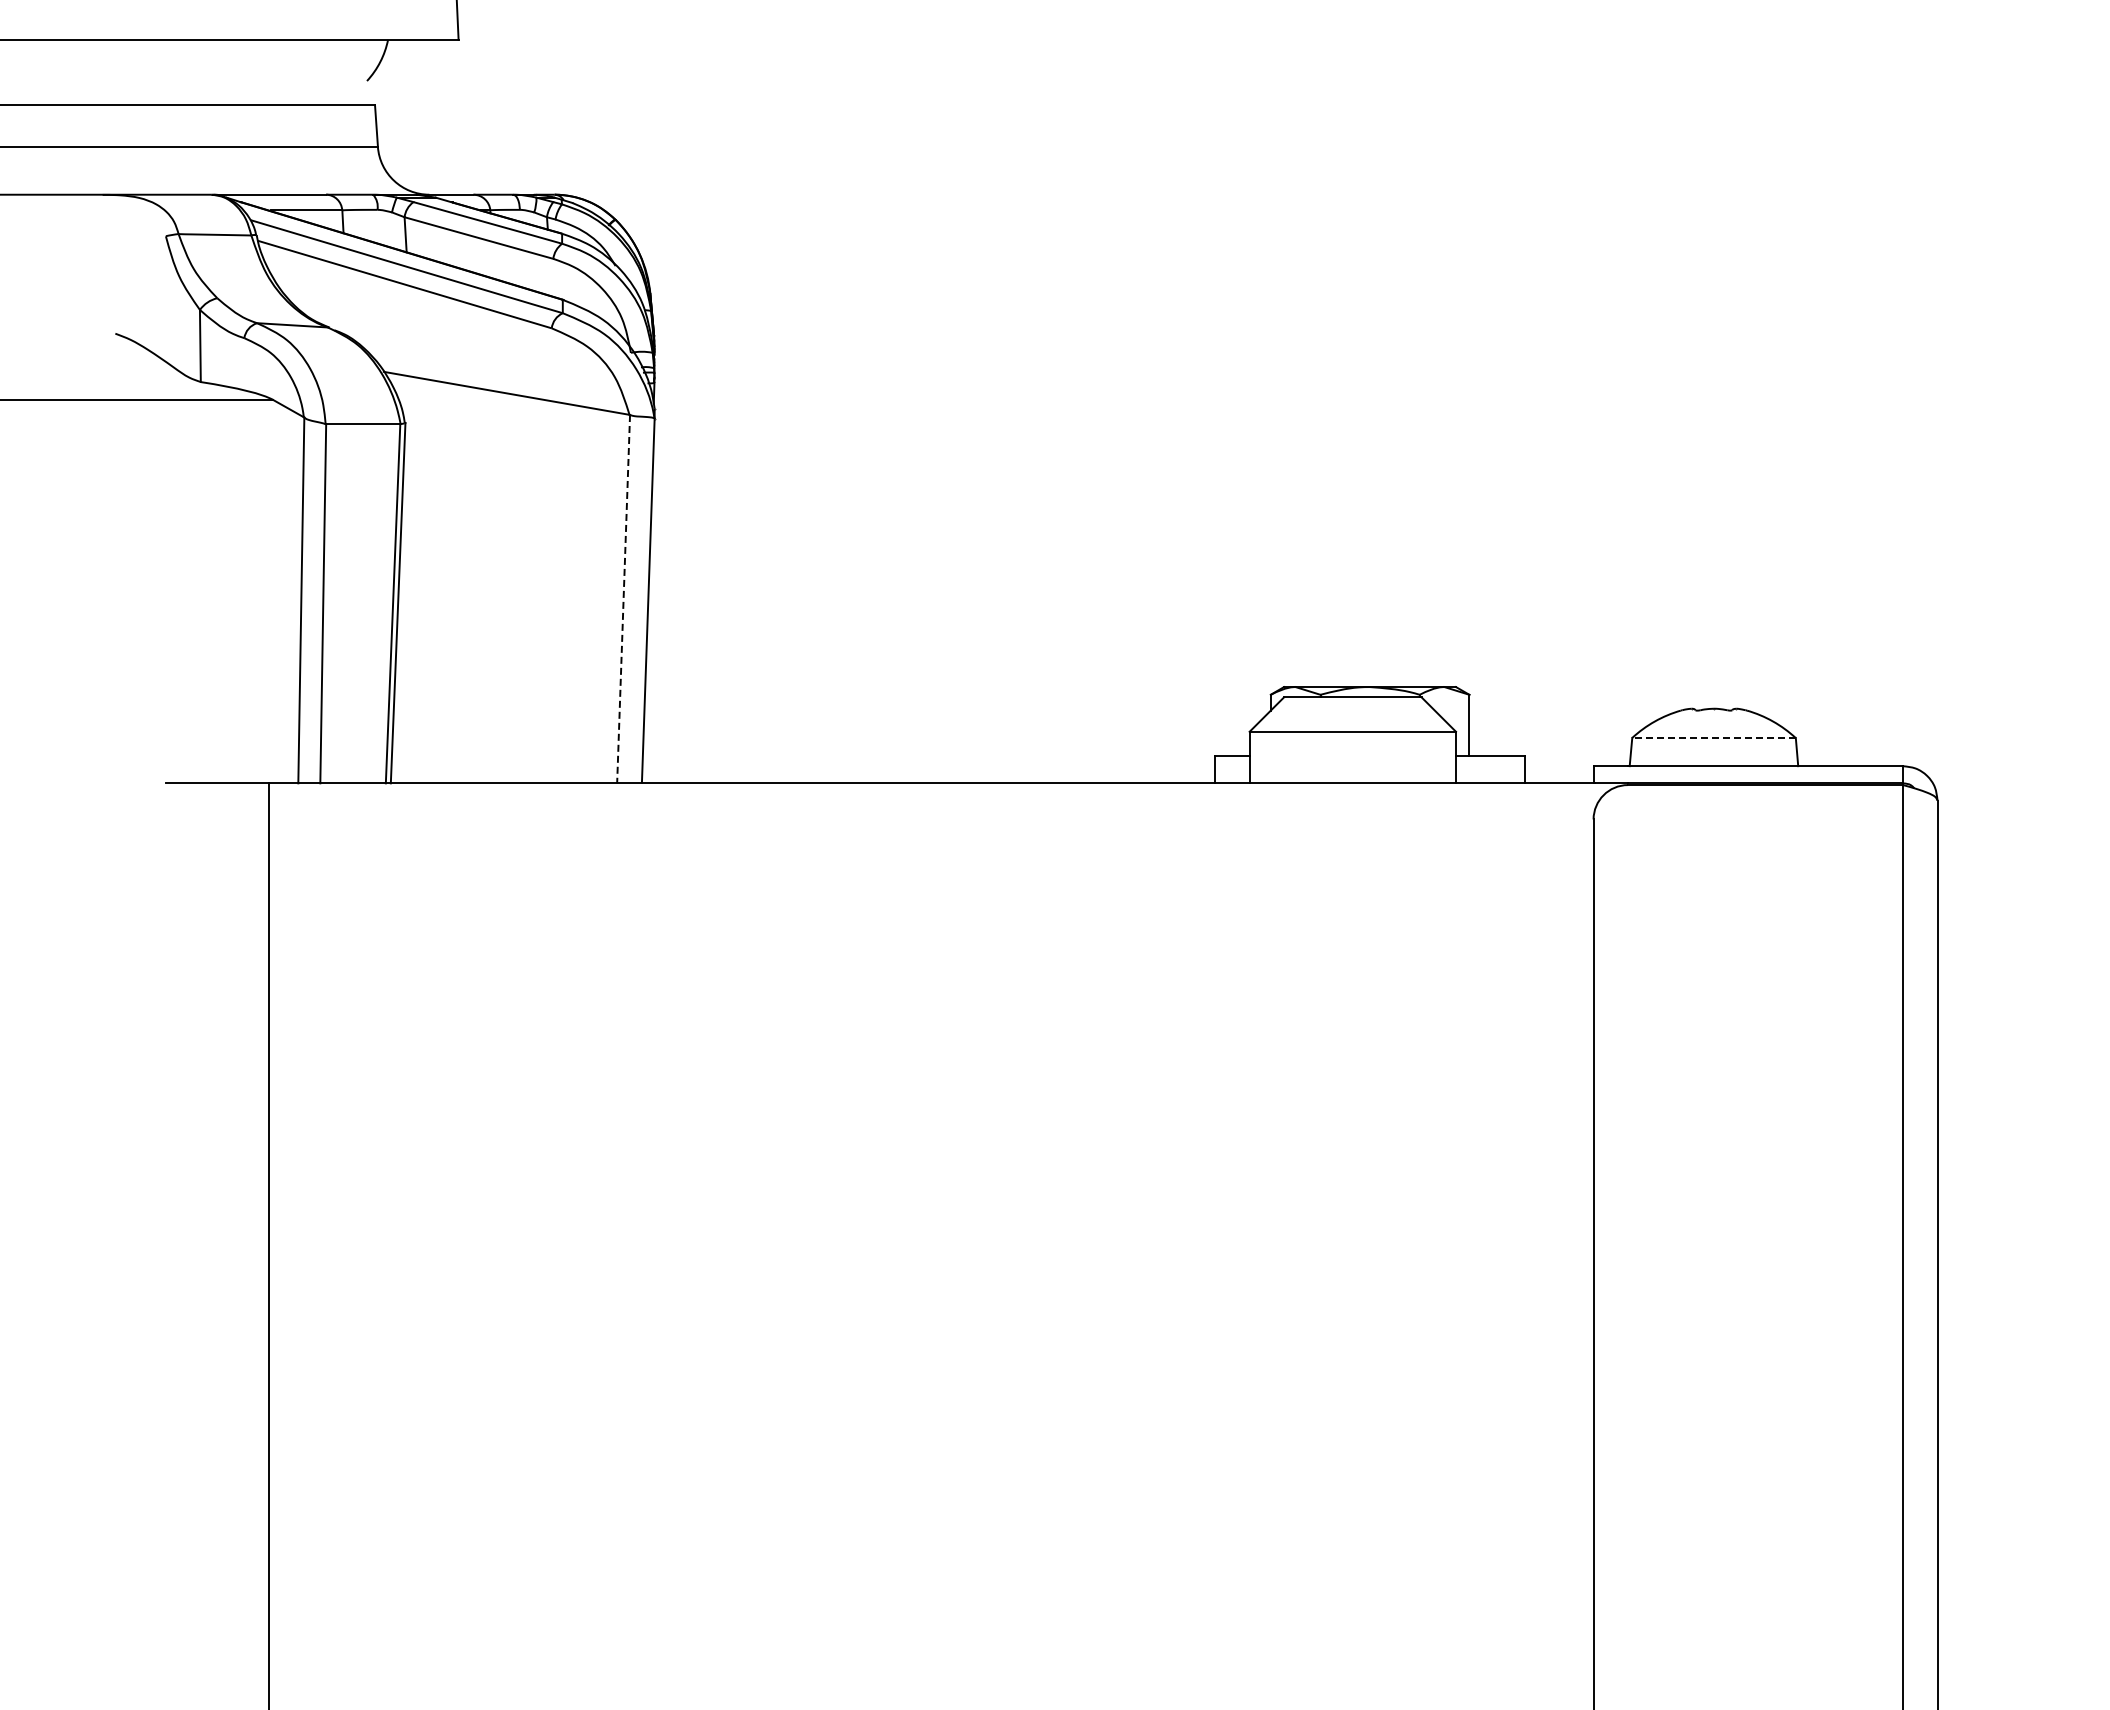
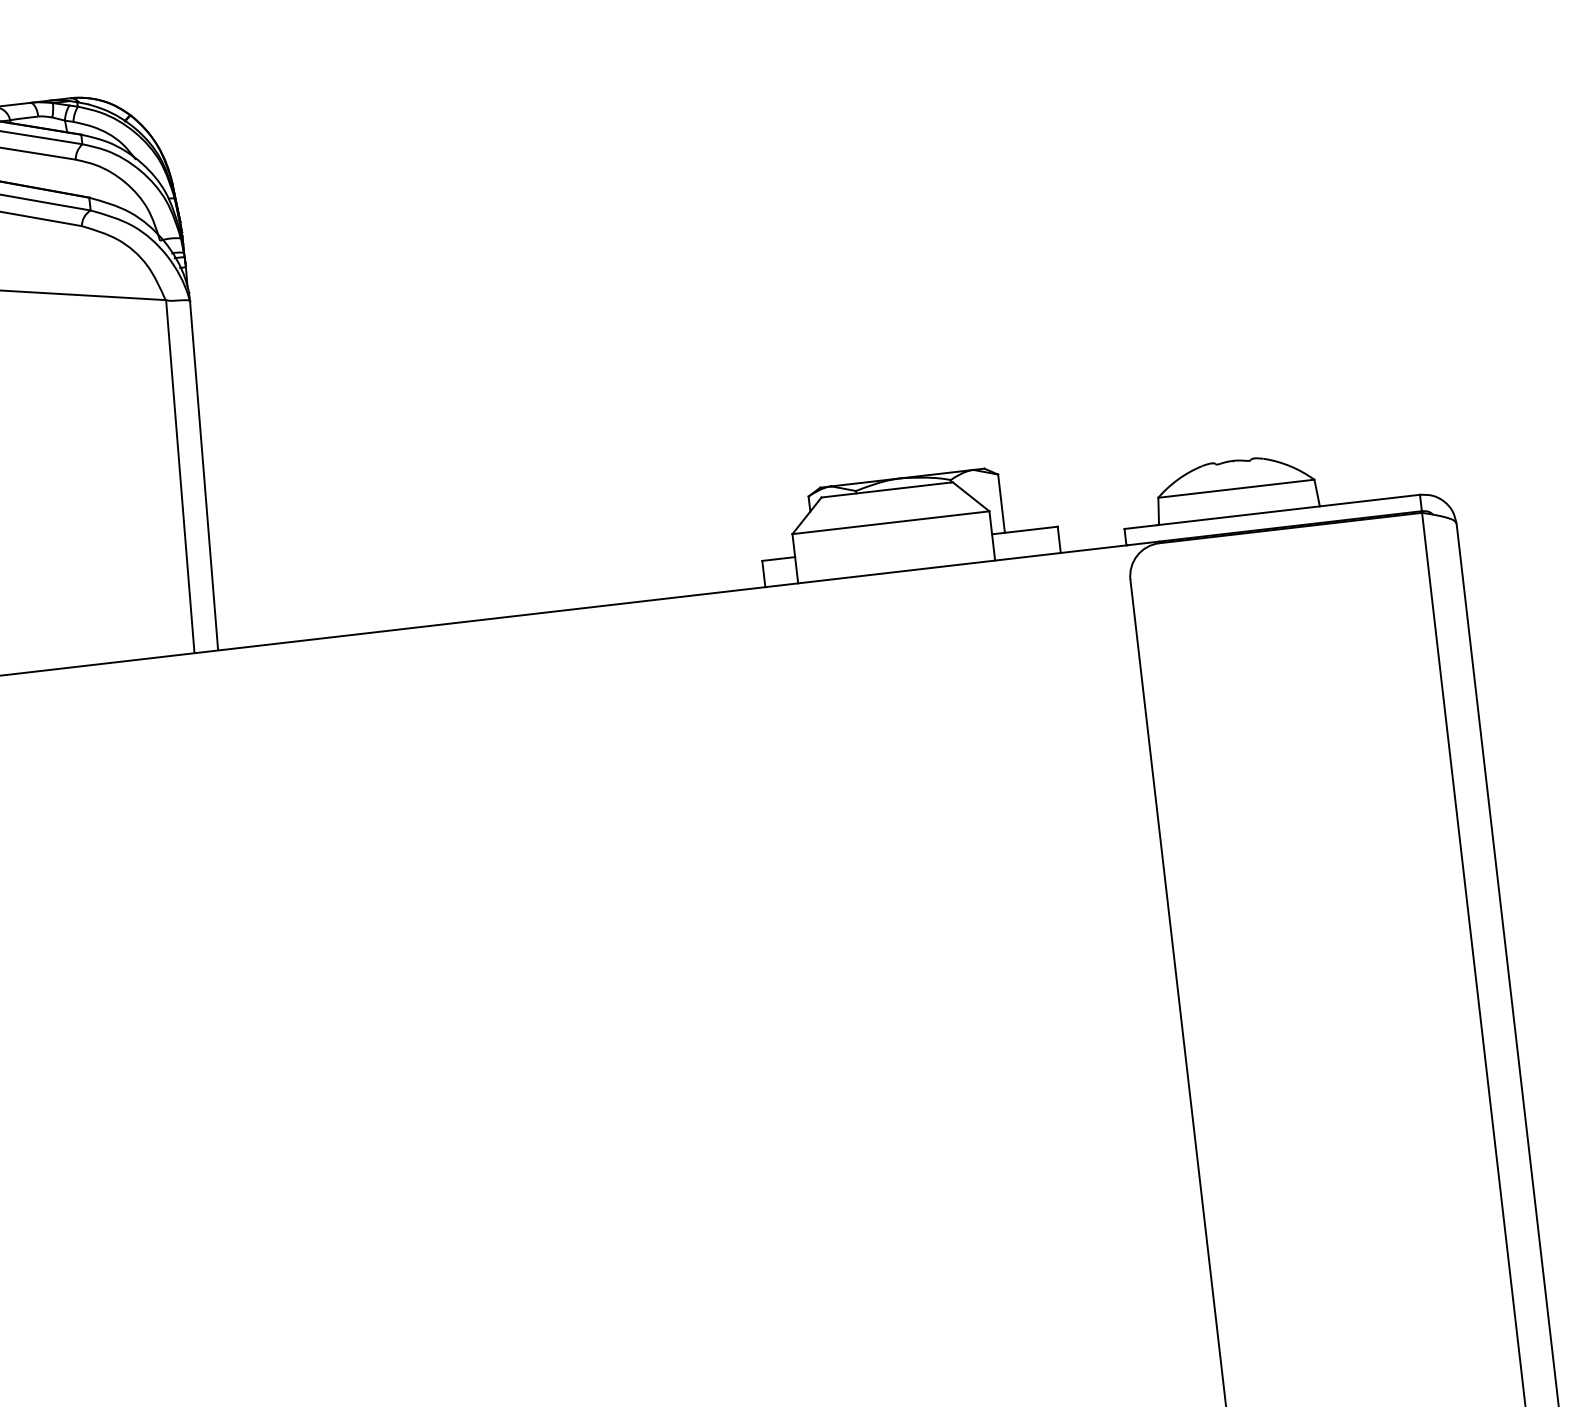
line: (623, 599) -> (180, 477), dashed -> solid
line: (1714, 737) -> (1236, 488), dashed -> solid

